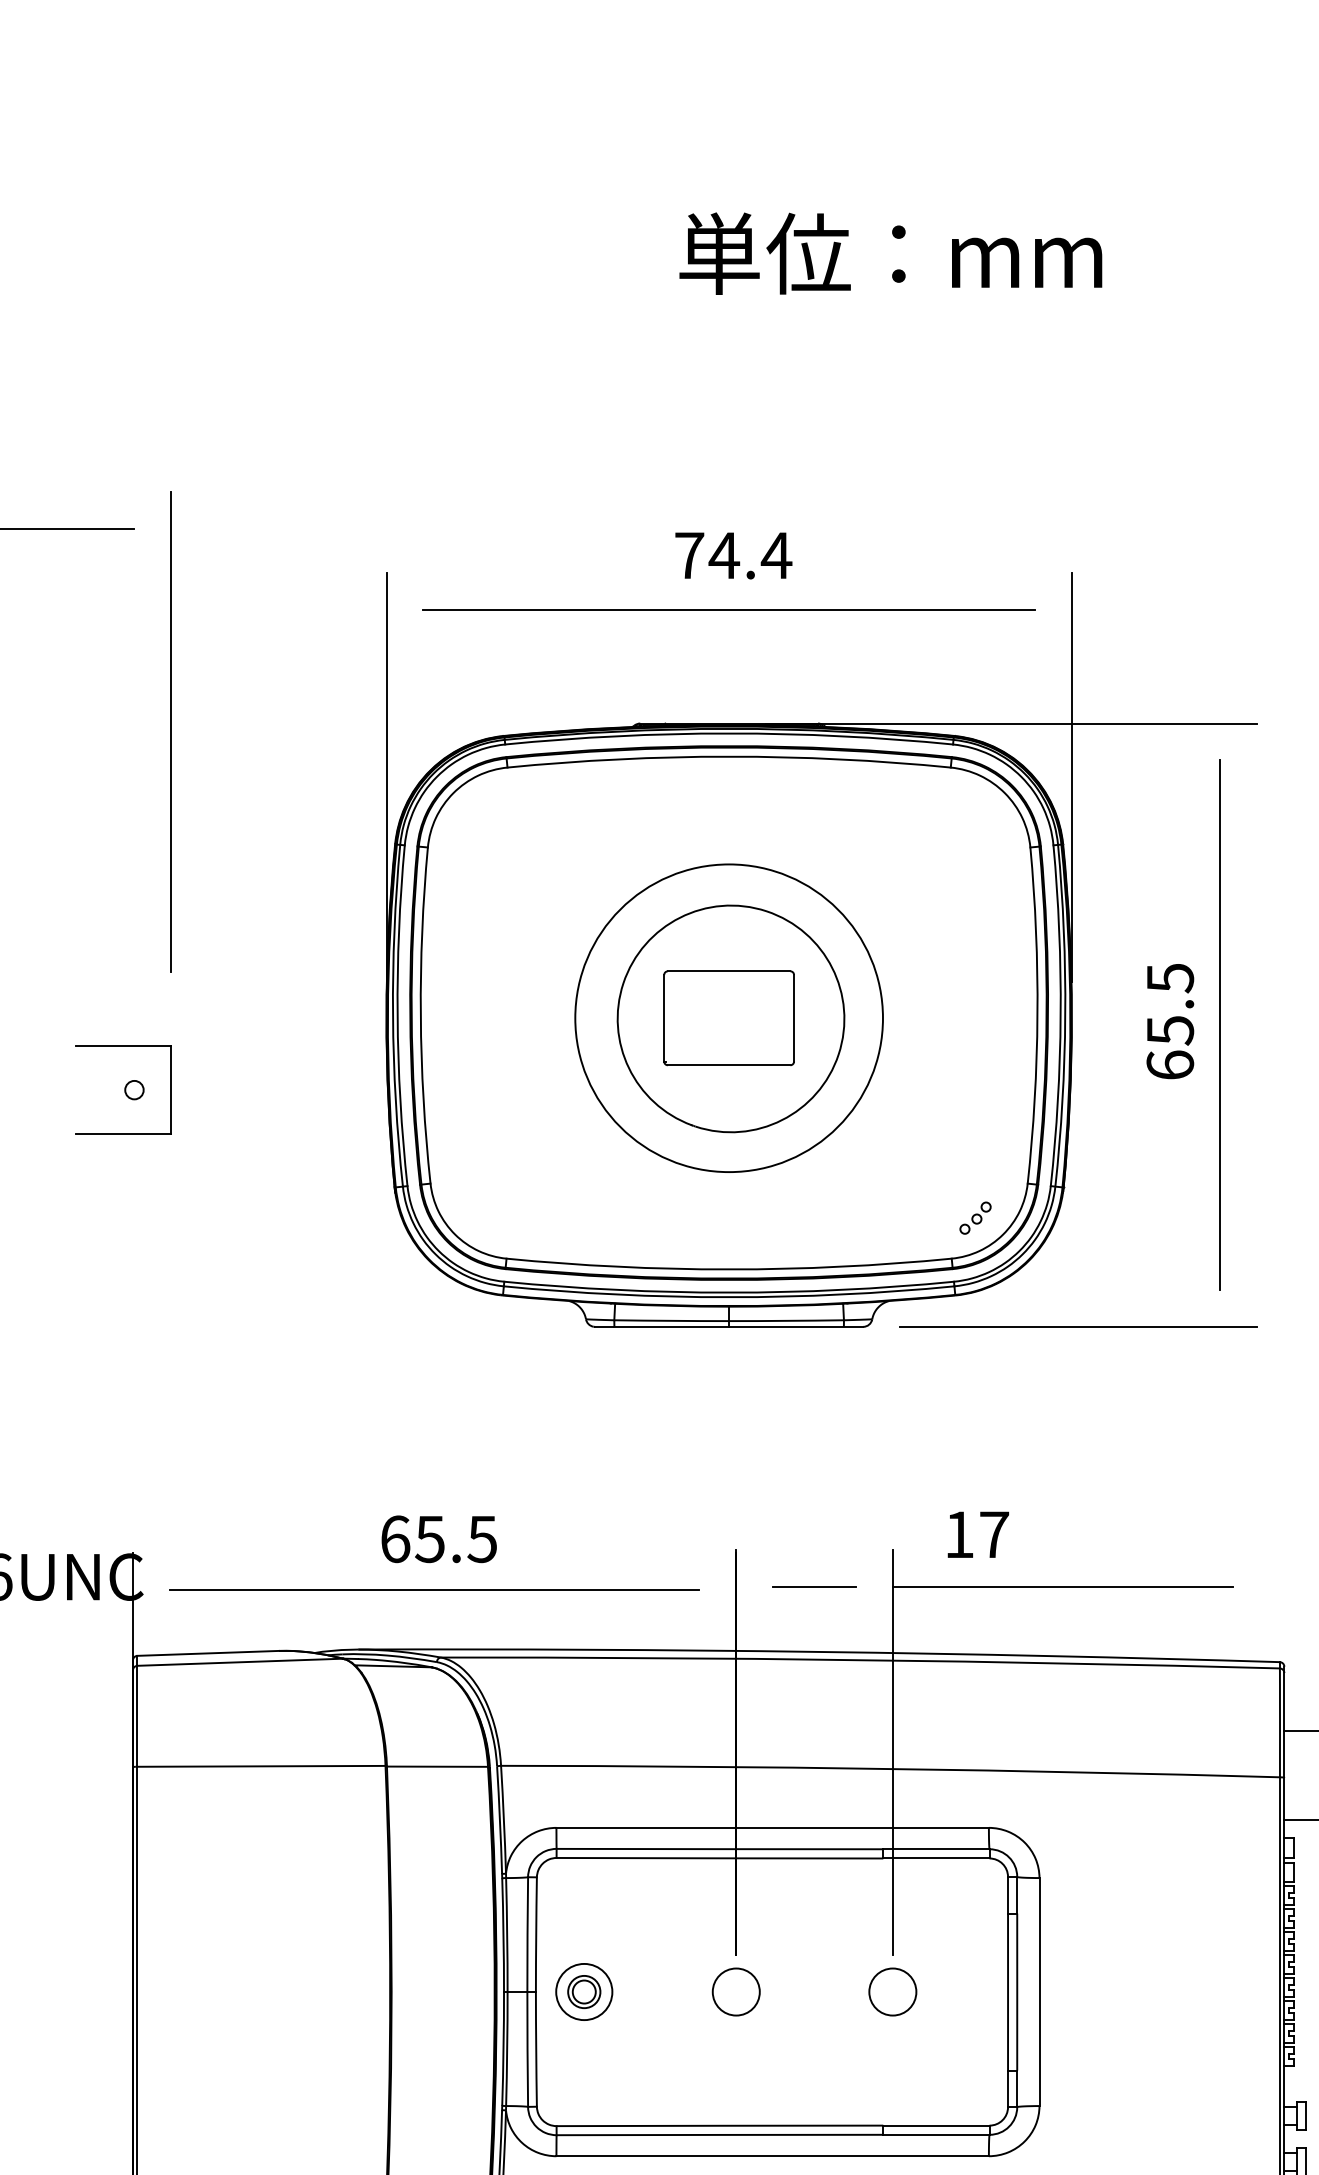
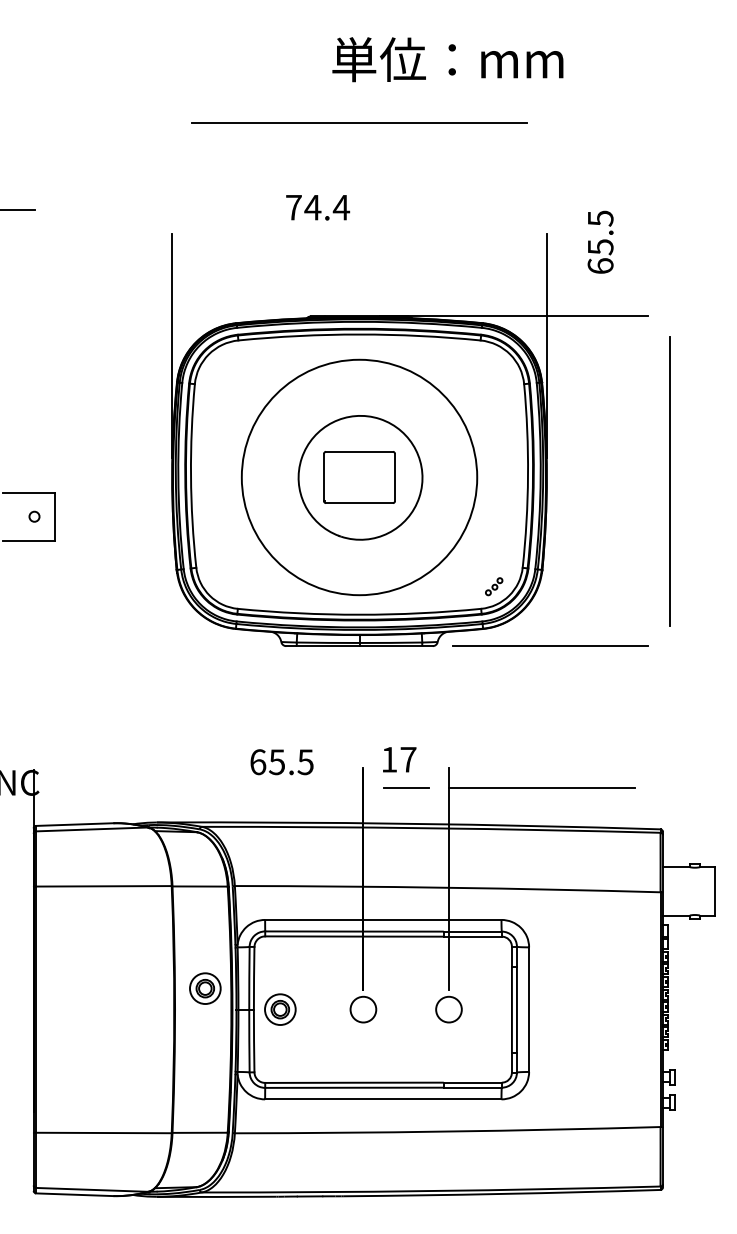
text: (734, 555) -> (318, 207), moved
line: (729, 608) -> (359, 122), moved
line: (171, 731) -> (54, 320), removed
circle: (729, 1018) -> (359, 477), size x1.4
text: (1170, 1020) -> (600, 241), moved
line: (1219, 1025) -> (669, 481), moved
text: (977, 1534) -> (399, 759), moved
text: (438, 1539) -> (281, 762), moved
line: (434, 1591) -> (198, 790), removed
part: (447, 1953) -> (205, 988), added

